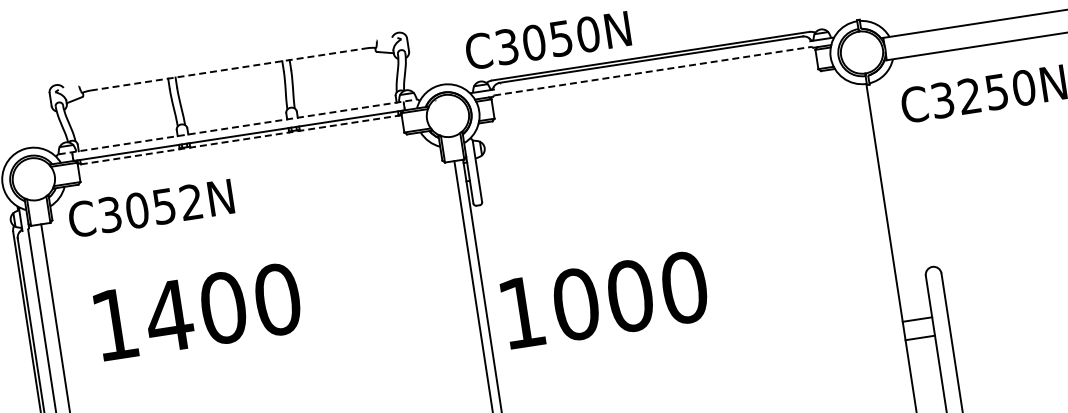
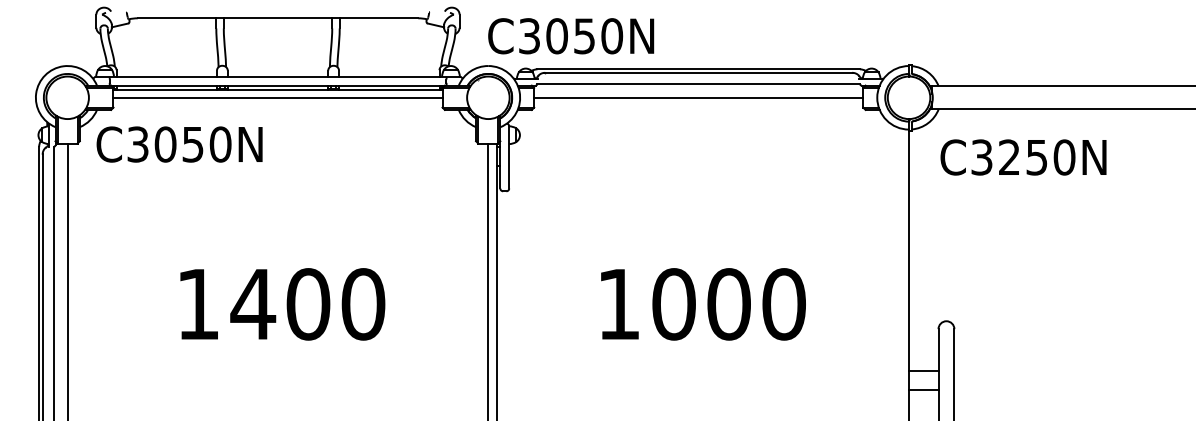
text: (548, 40) -> (571, 36), moved
line: (229, 69) -> (278, 18), dashed -> solid
line: (653, 71) -> (699, 84), dashed -> solid
line: (654, 84) -> (698, 98), added
line: (238, 126) -> (278, 76), dashed -> solid
line: (240, 140) -> (278, 90), dashed -> solid
line: (240, 148) -> (277, 98), added
text: (191, 202) -> (220, 144), C3052N -> C3050N
text: (605, 300) -> (703, 304), moved
text: (198, 312) -> (282, 304), moved

